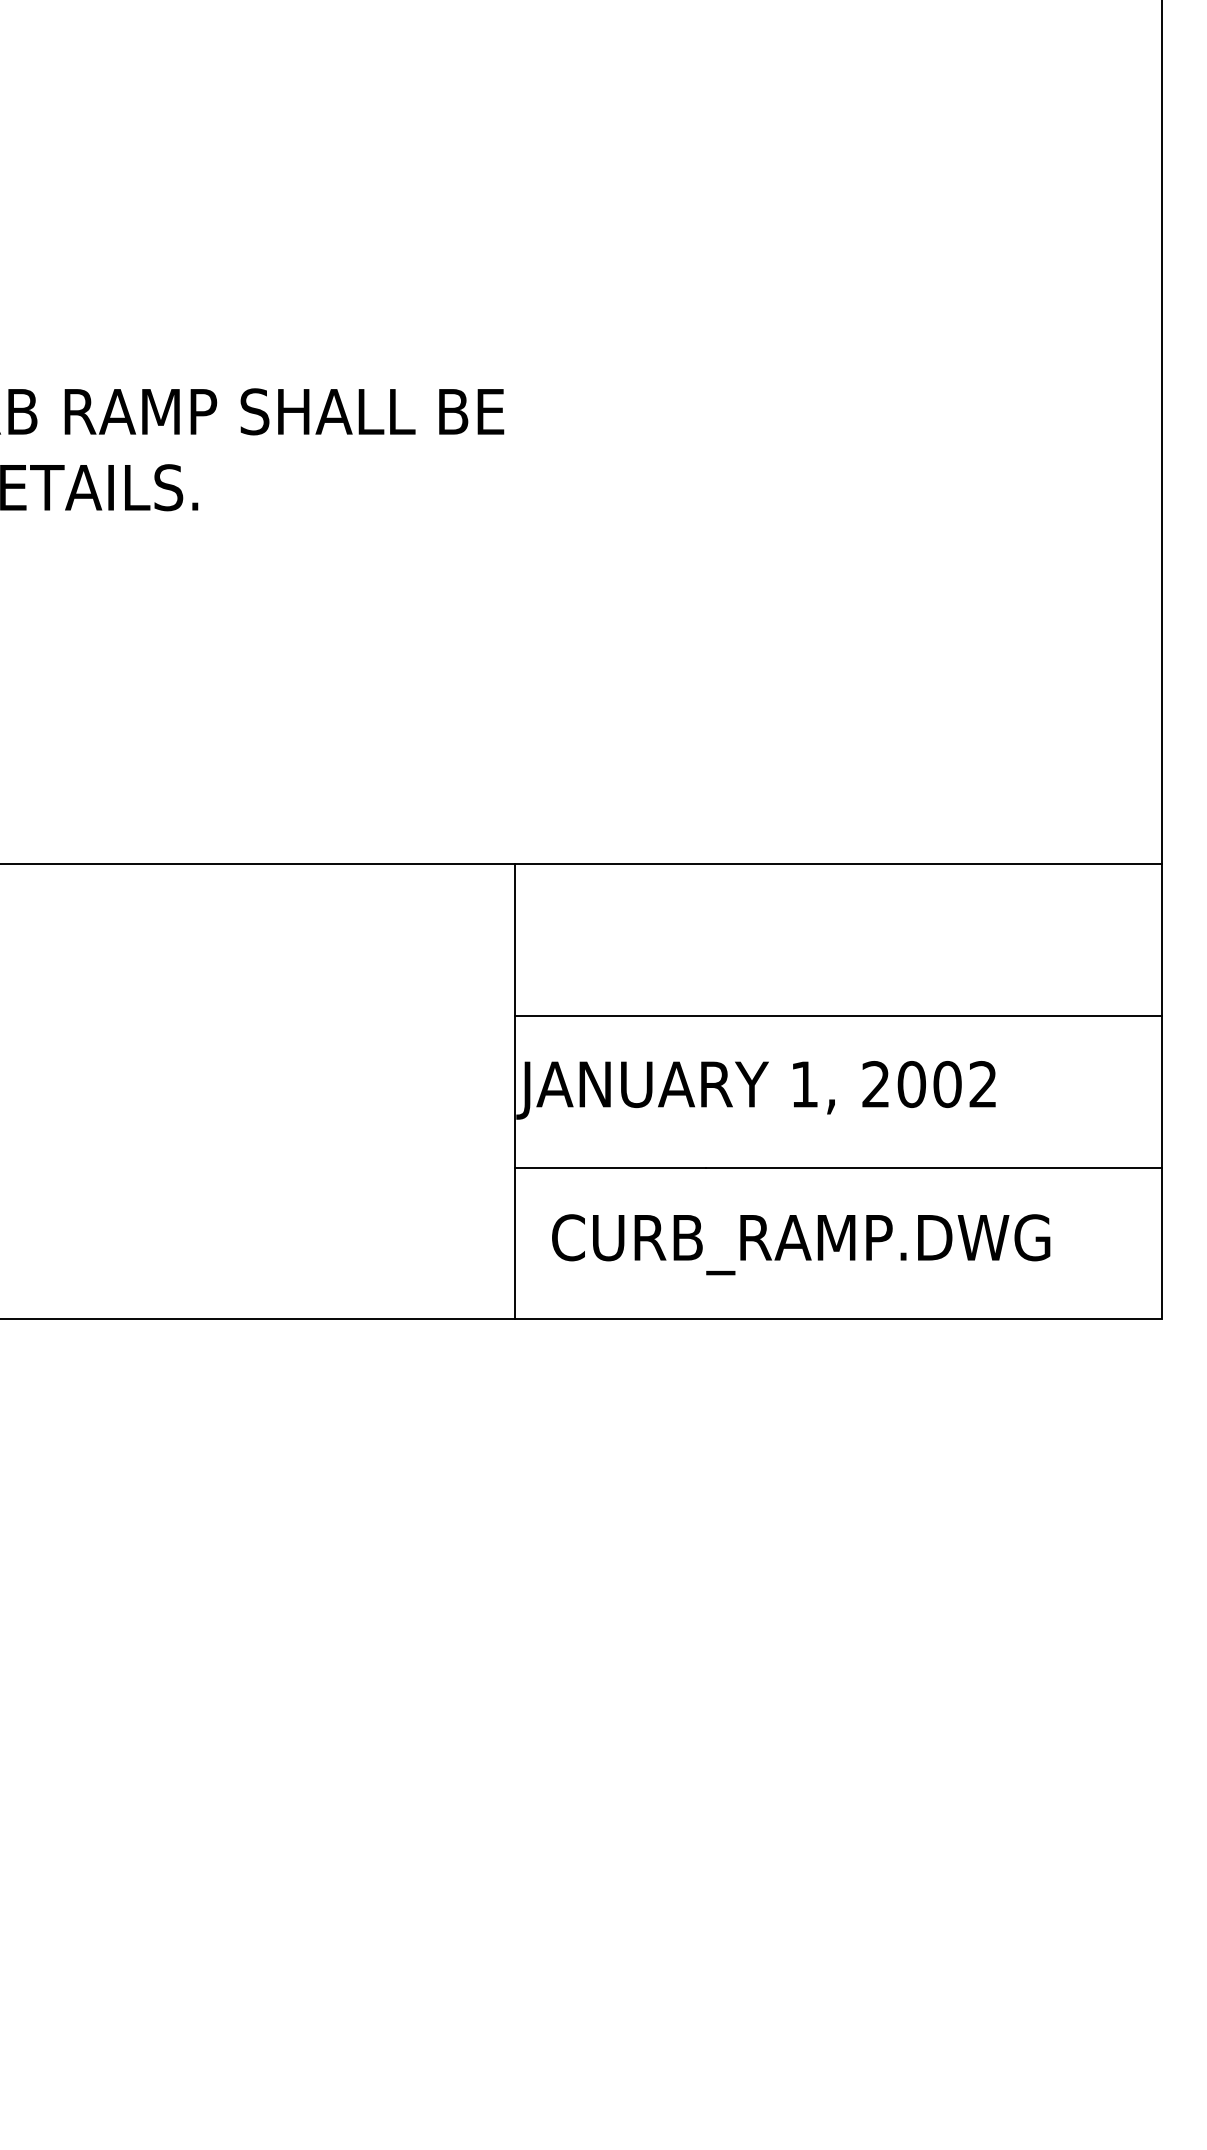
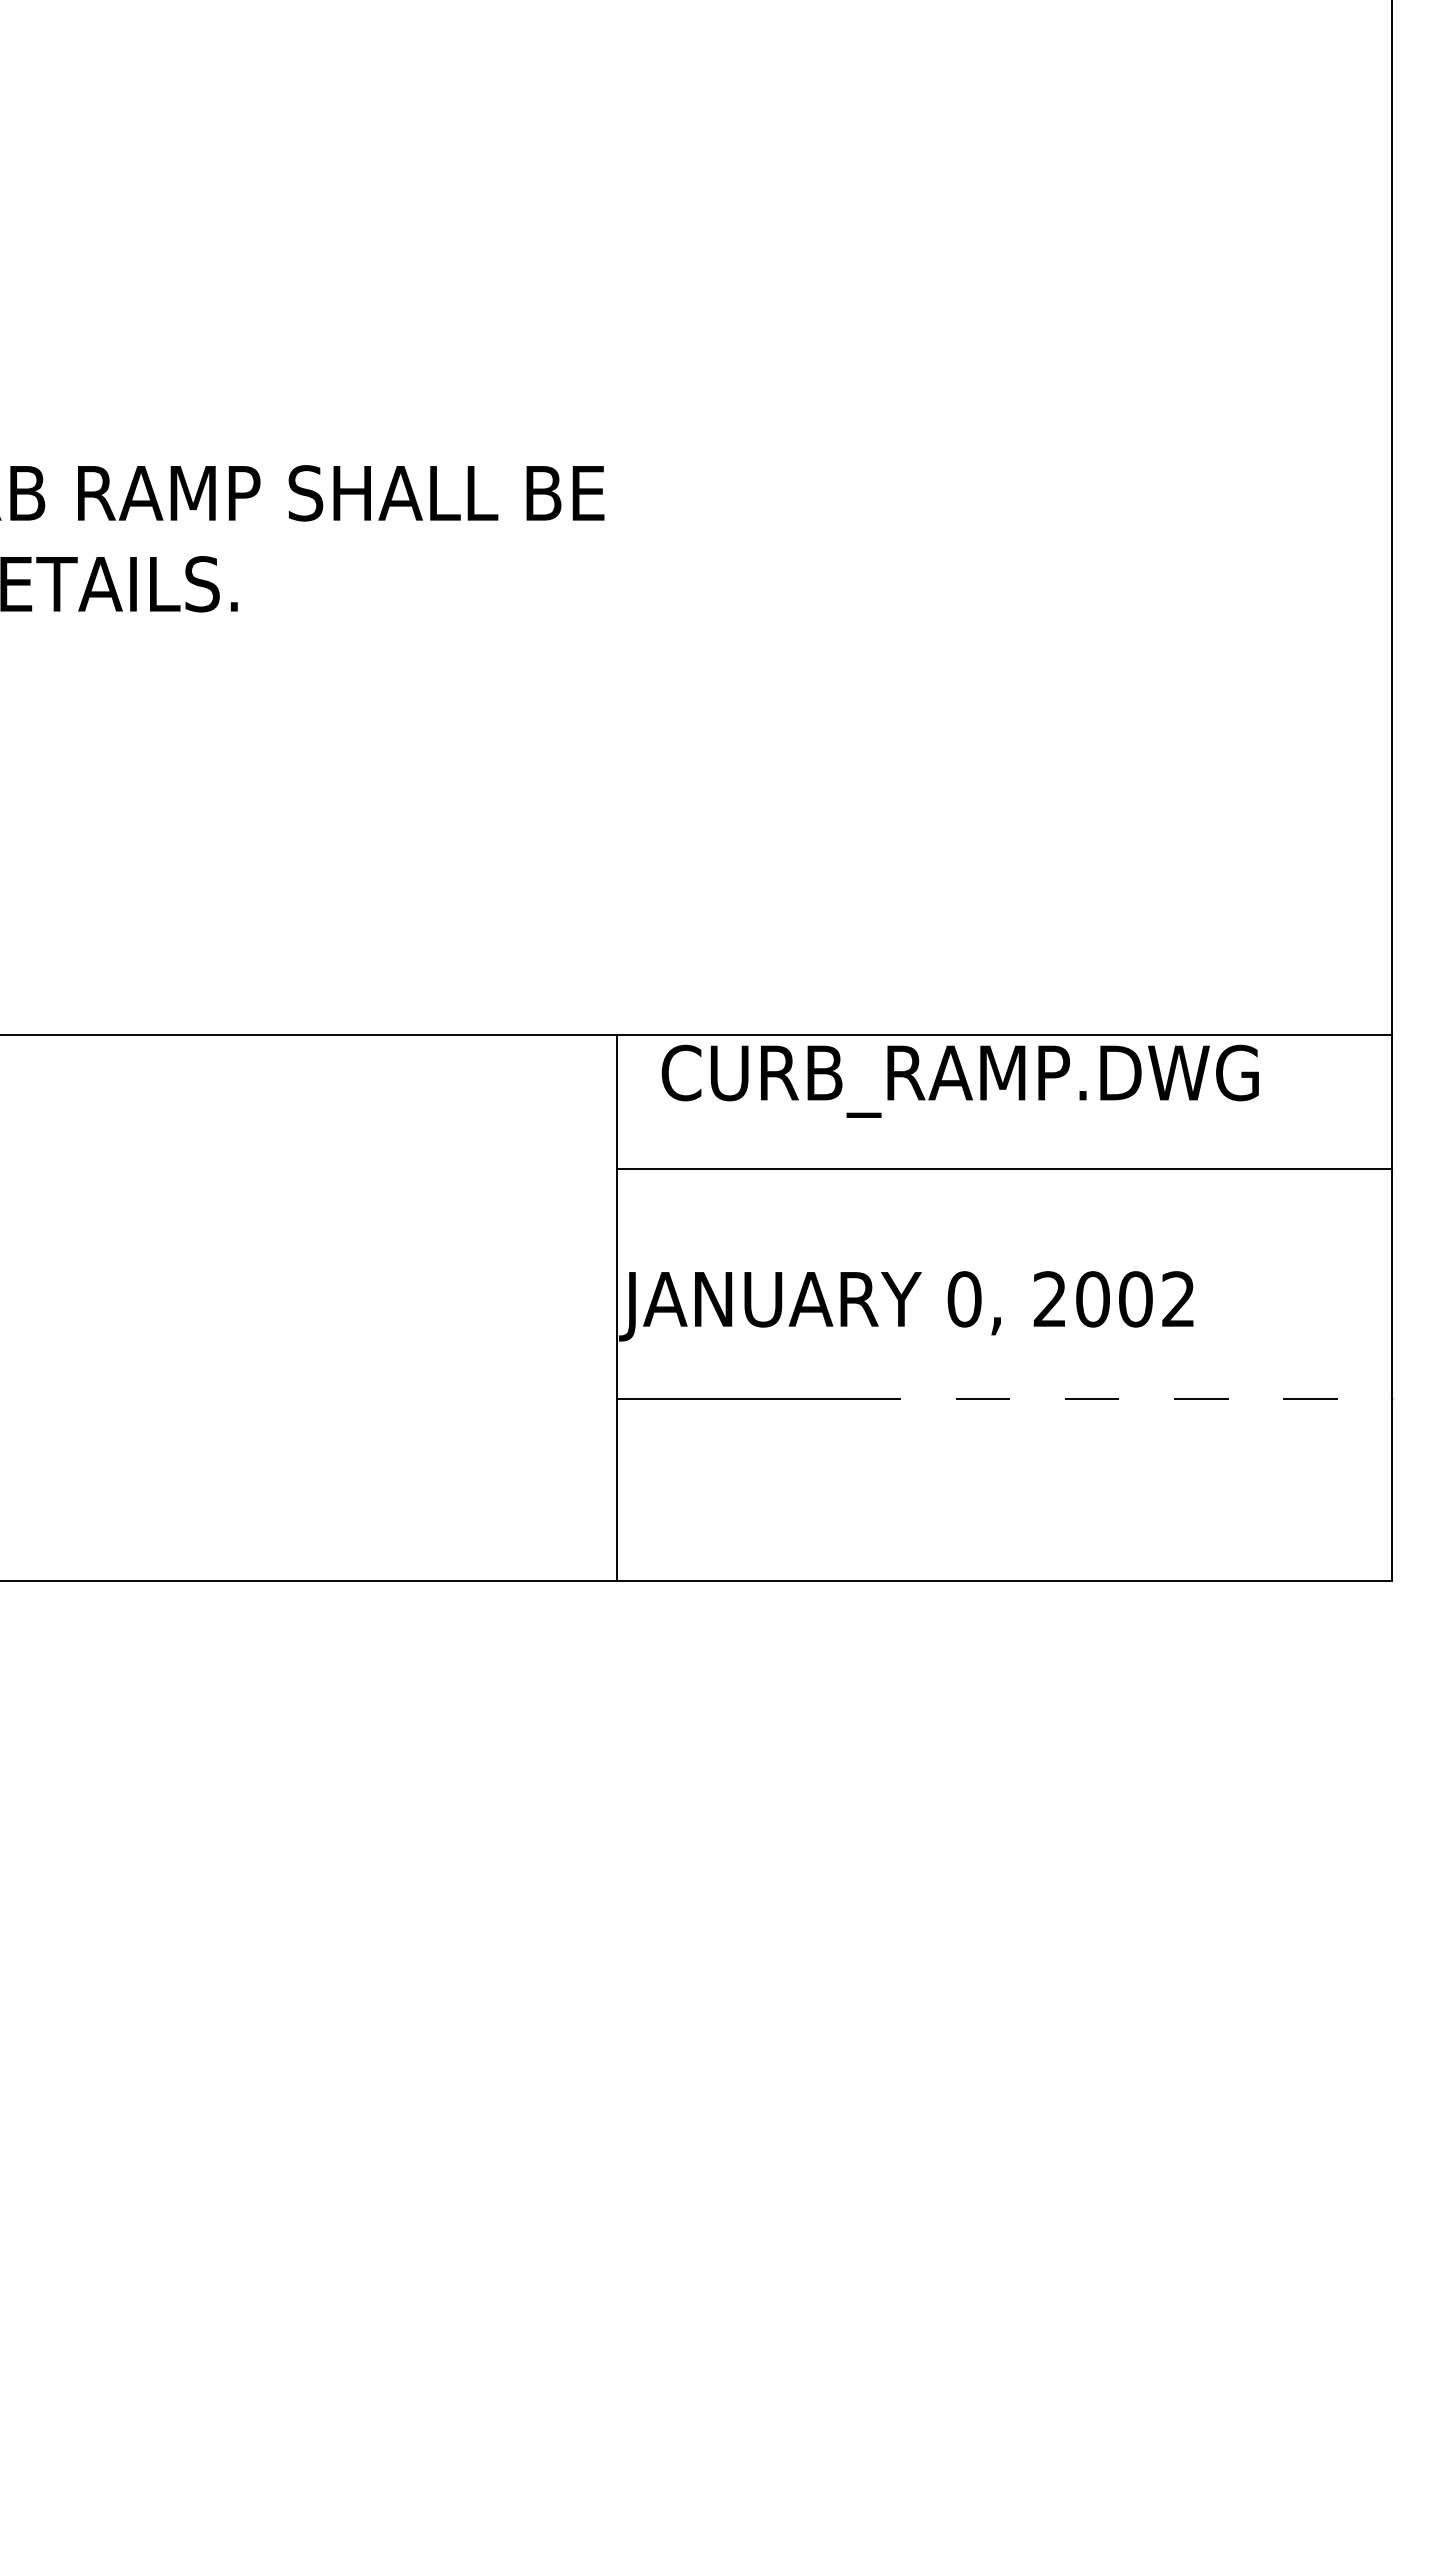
line: (837, 1016) -> (1004, 1169), moved
text: (804, 1084) -> (964, 1299), 1, -> 0,
line: (933, 1167) -> (1119, 1398), solid -> dashed
text: (800, 1243) -> (959, 1080), moved

